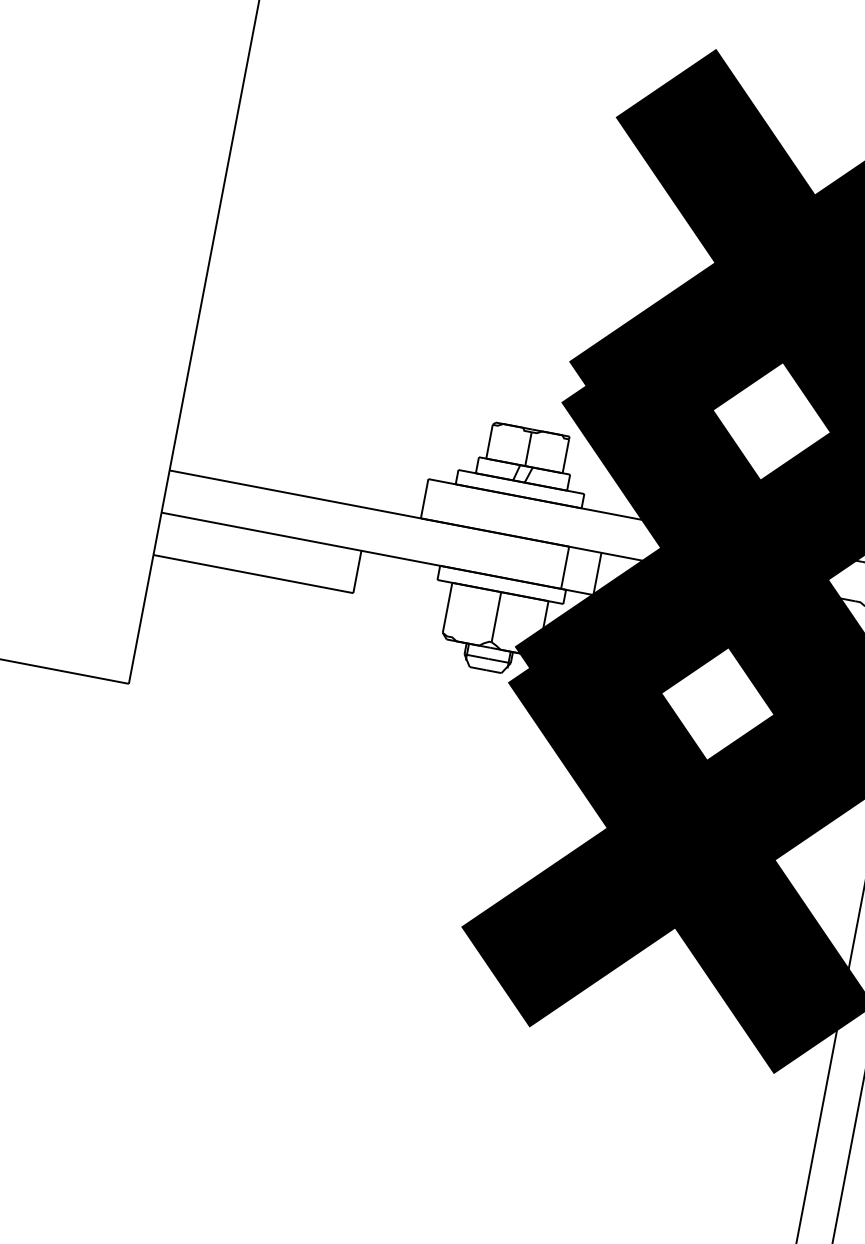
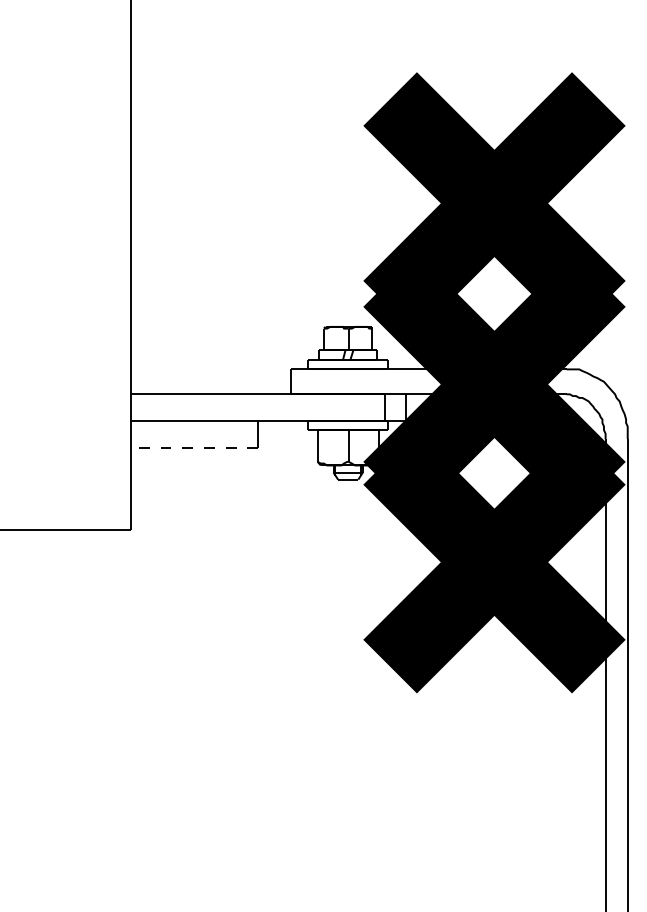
line: (252, 574) -> (194, 448), solid -> dashed

